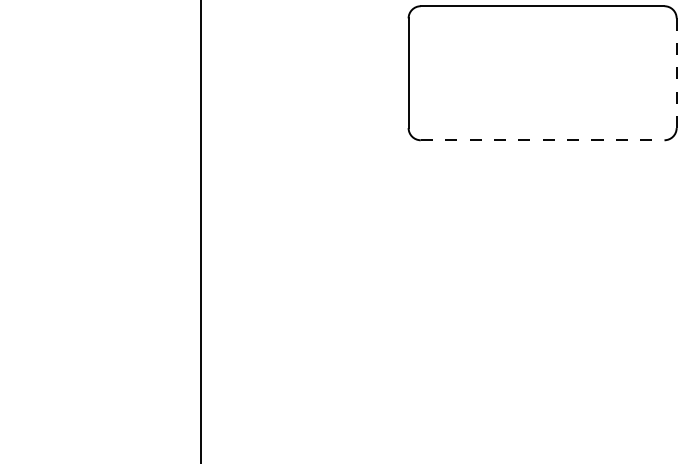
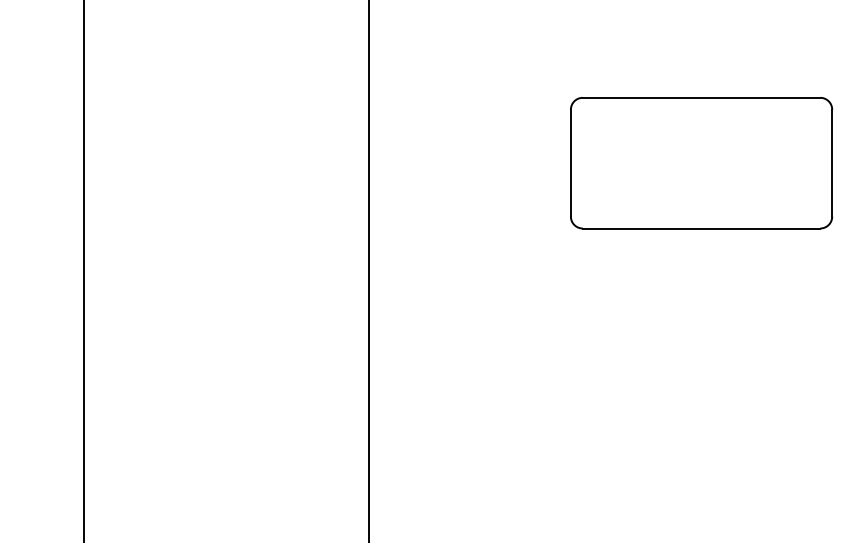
line: (676, 72) -> (832, 162), dashed -> solid
line: (542, 140) -> (701, 228), dashed -> solid

